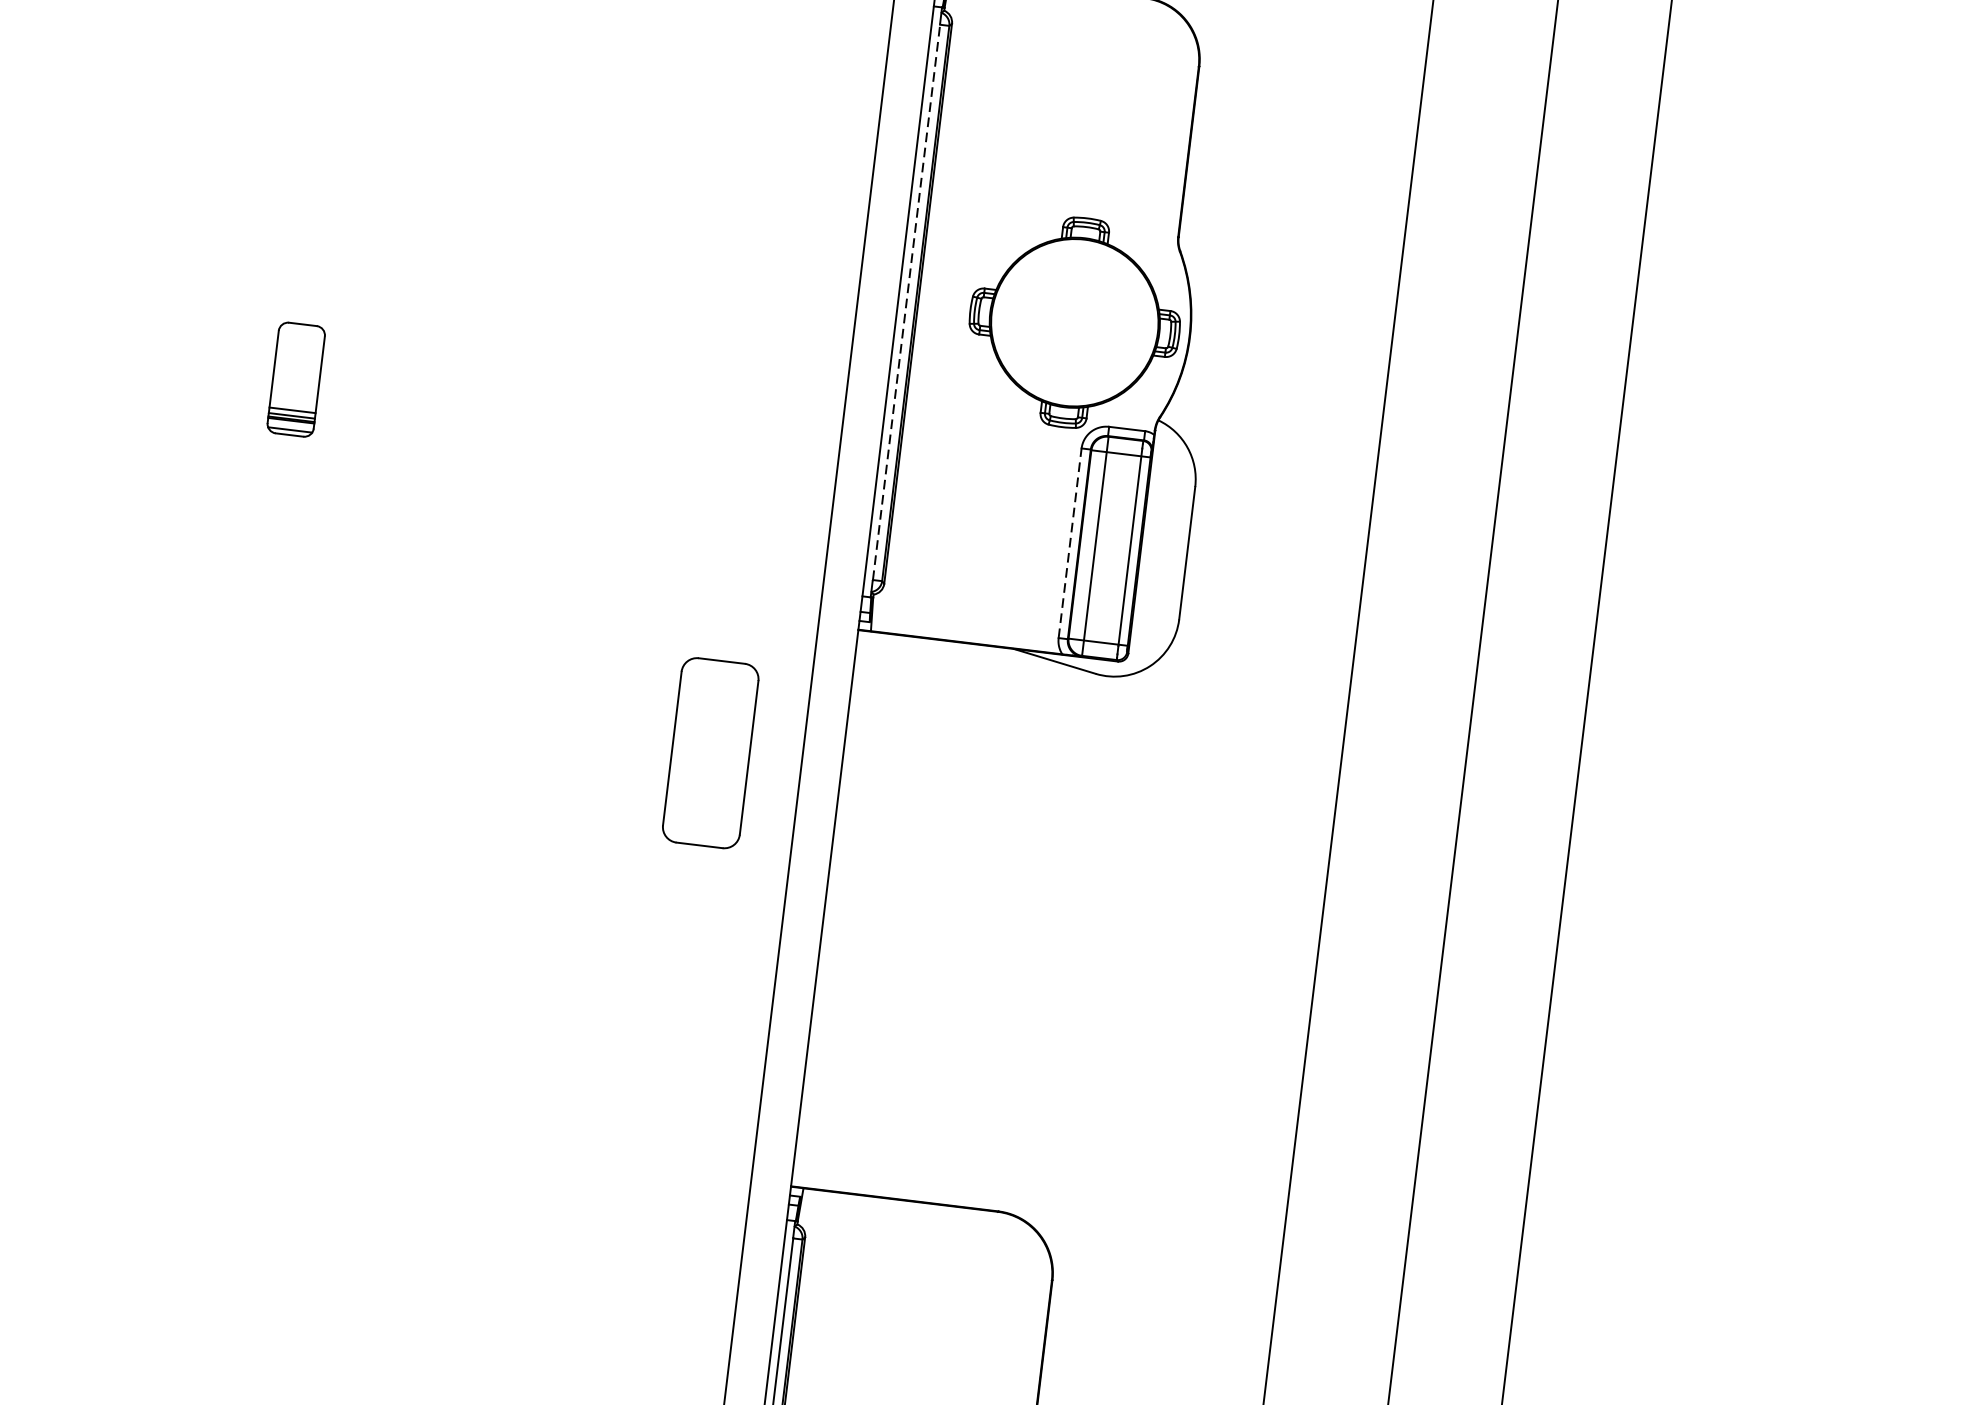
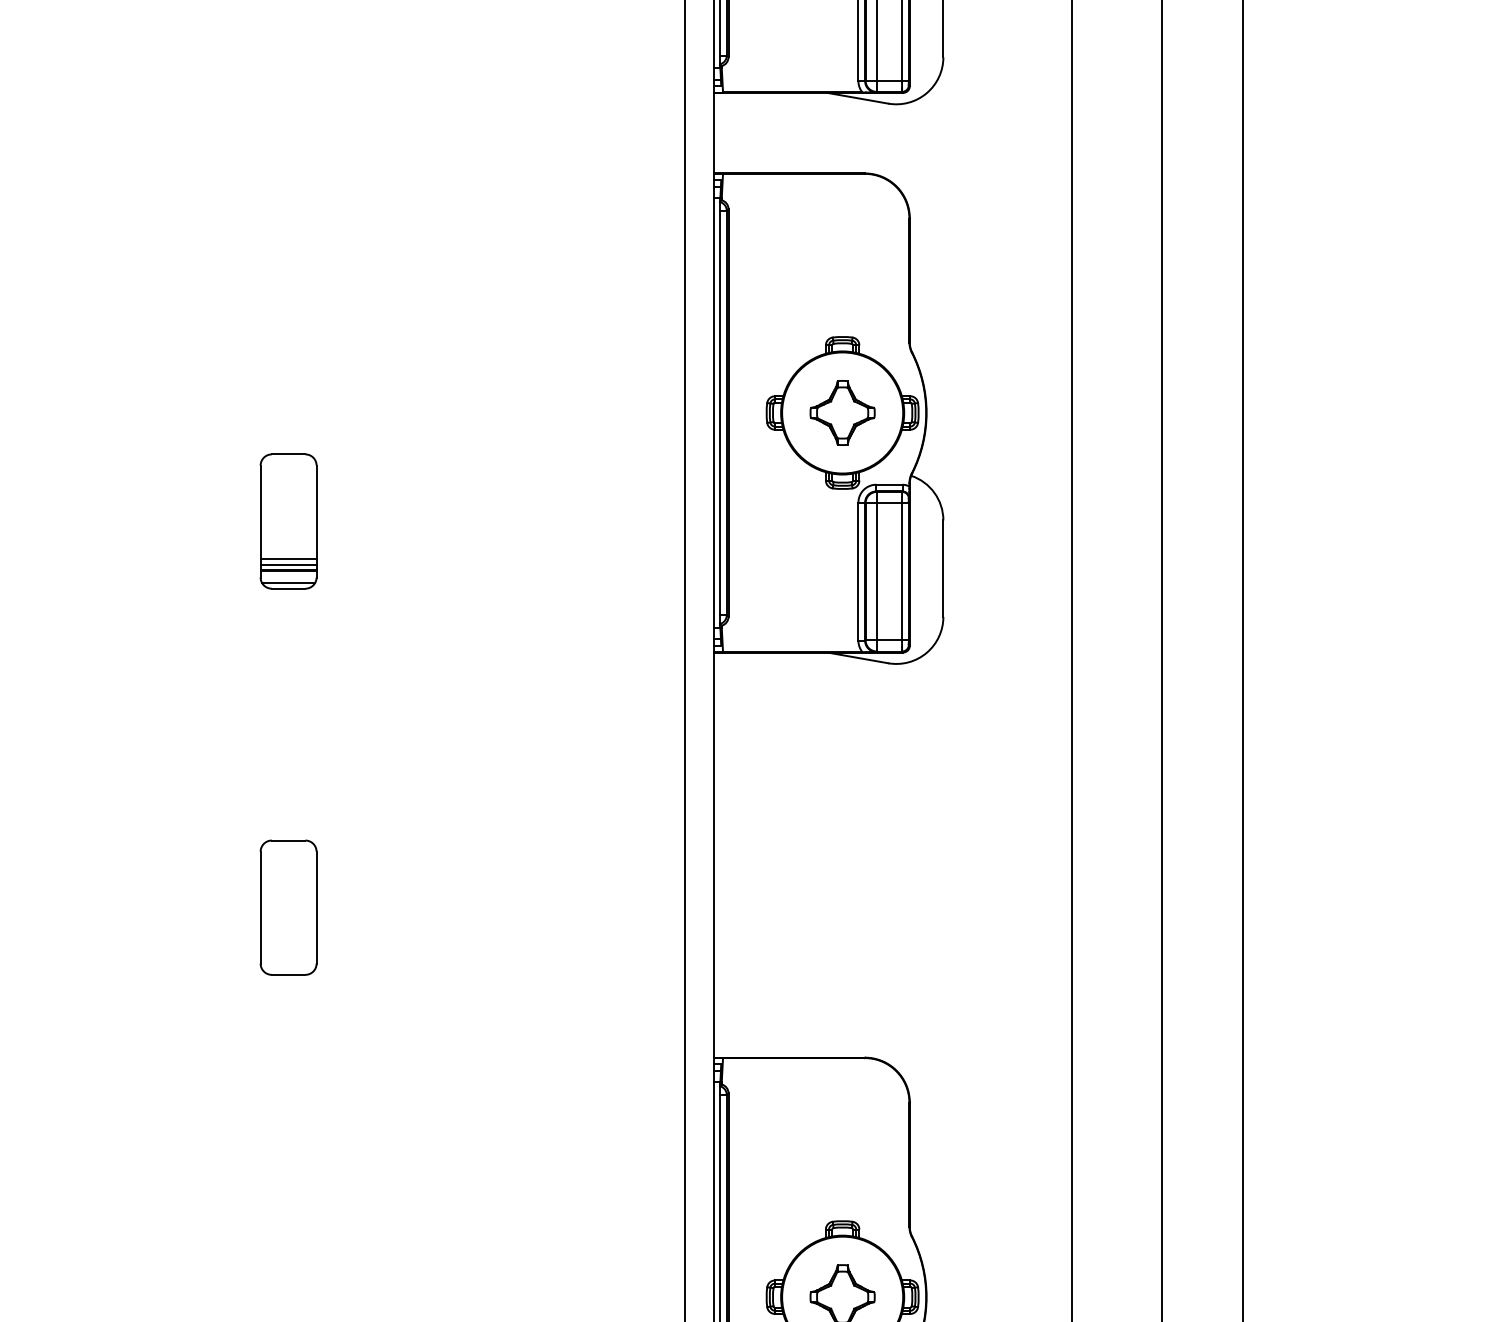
line: (907, 301) -> (720, 412), dashed -> solid
part: (1074, 322) -> (842, 412), added
part: (296, 379) -> (288, 521), size x1.67
line: (1070, 542) -> (858, 571), dashed -> solid
part: (710, 752) -> (288, 907), moved

